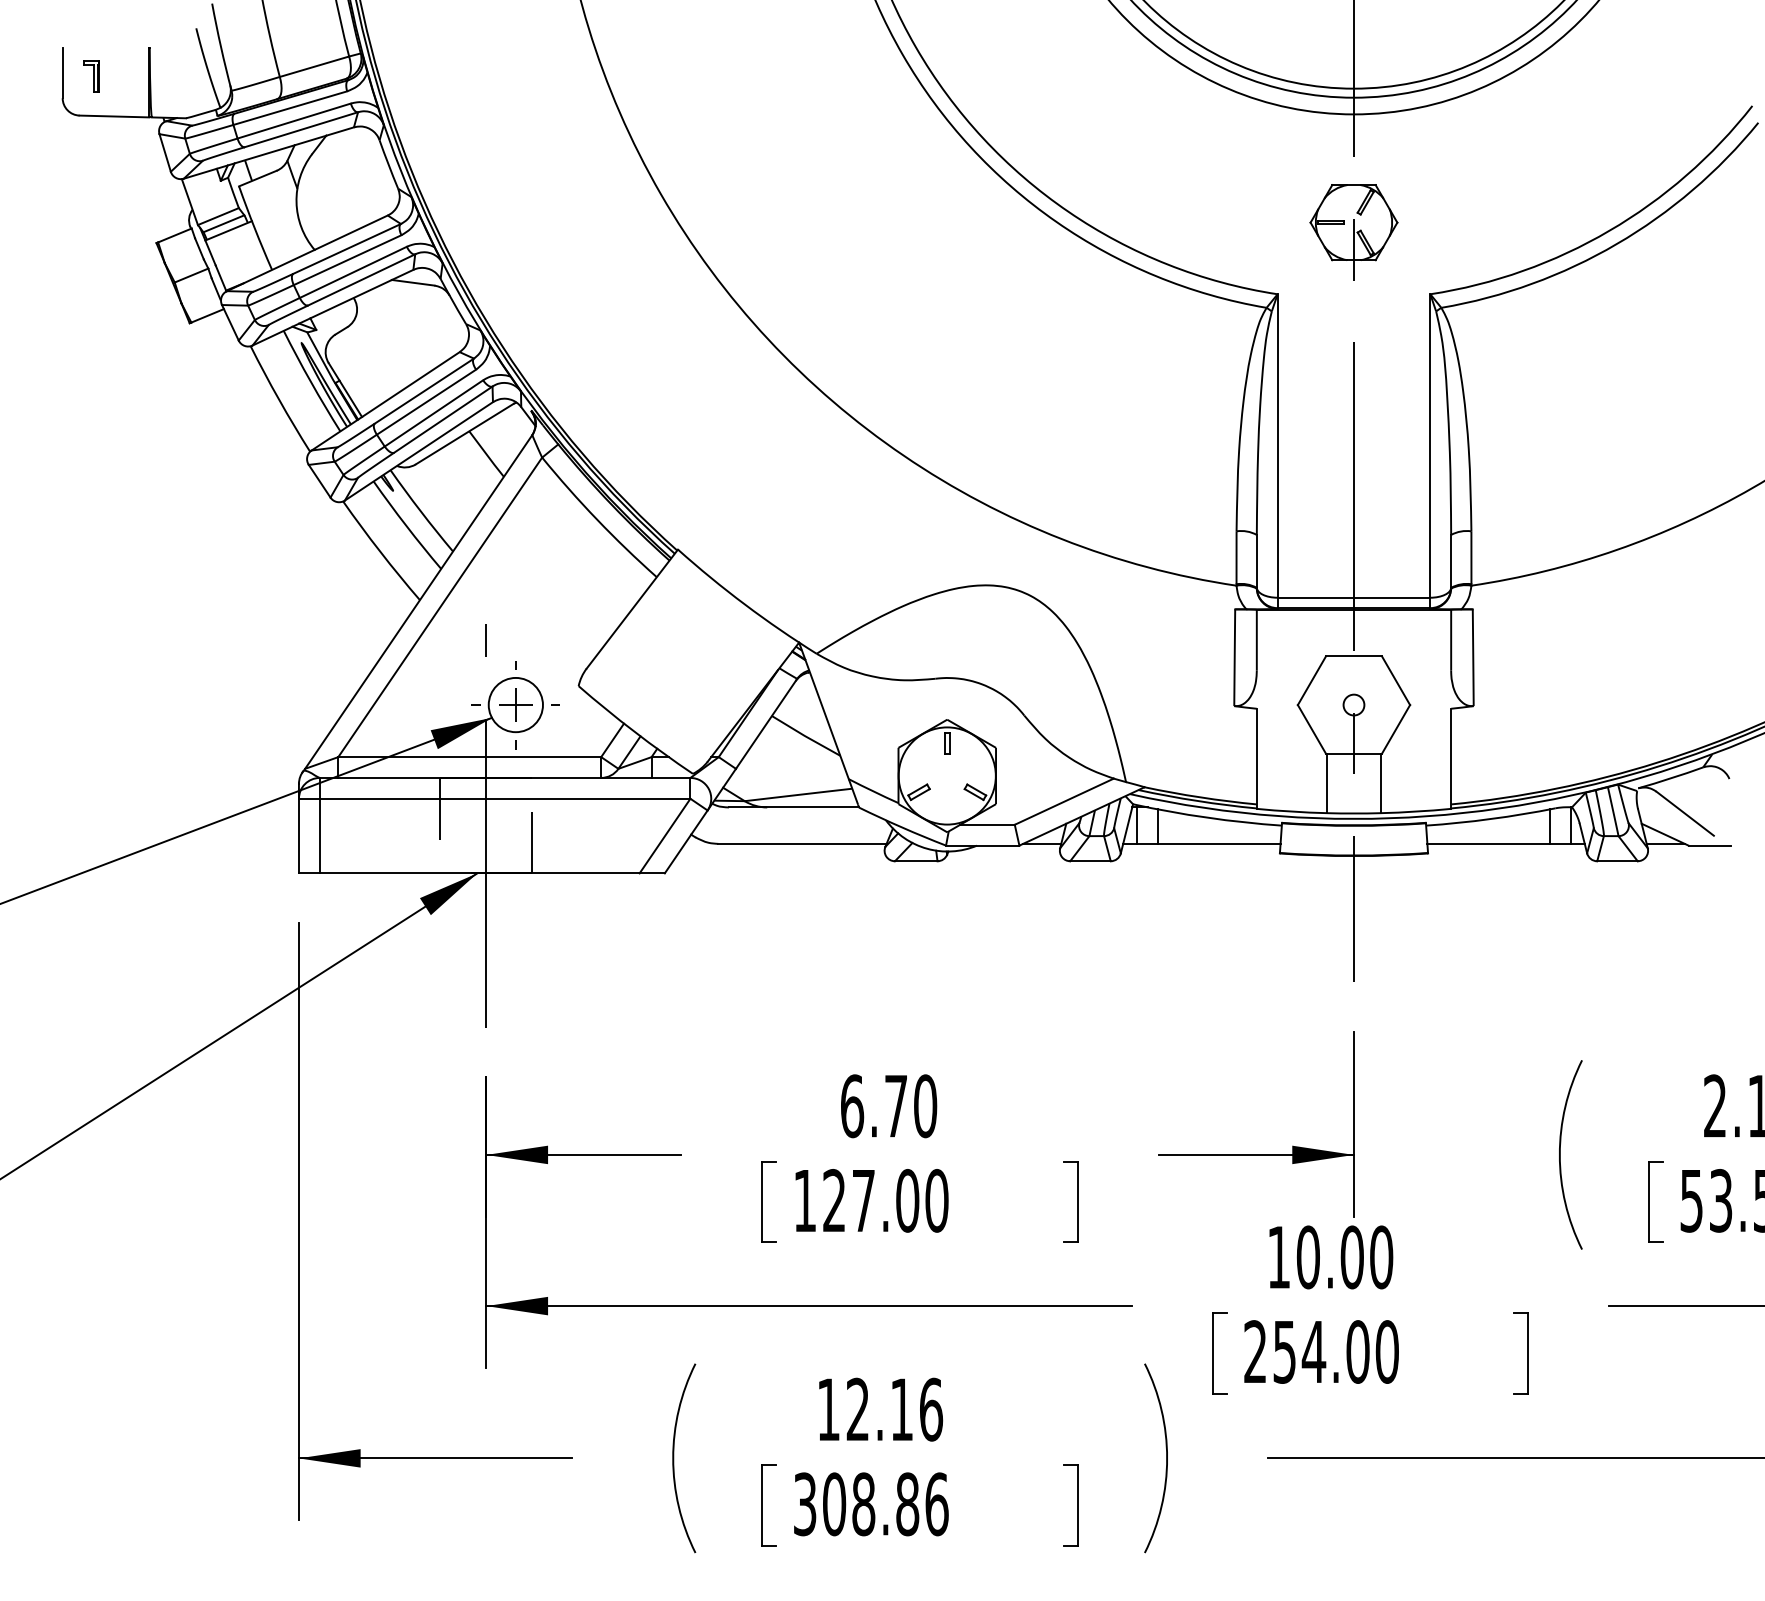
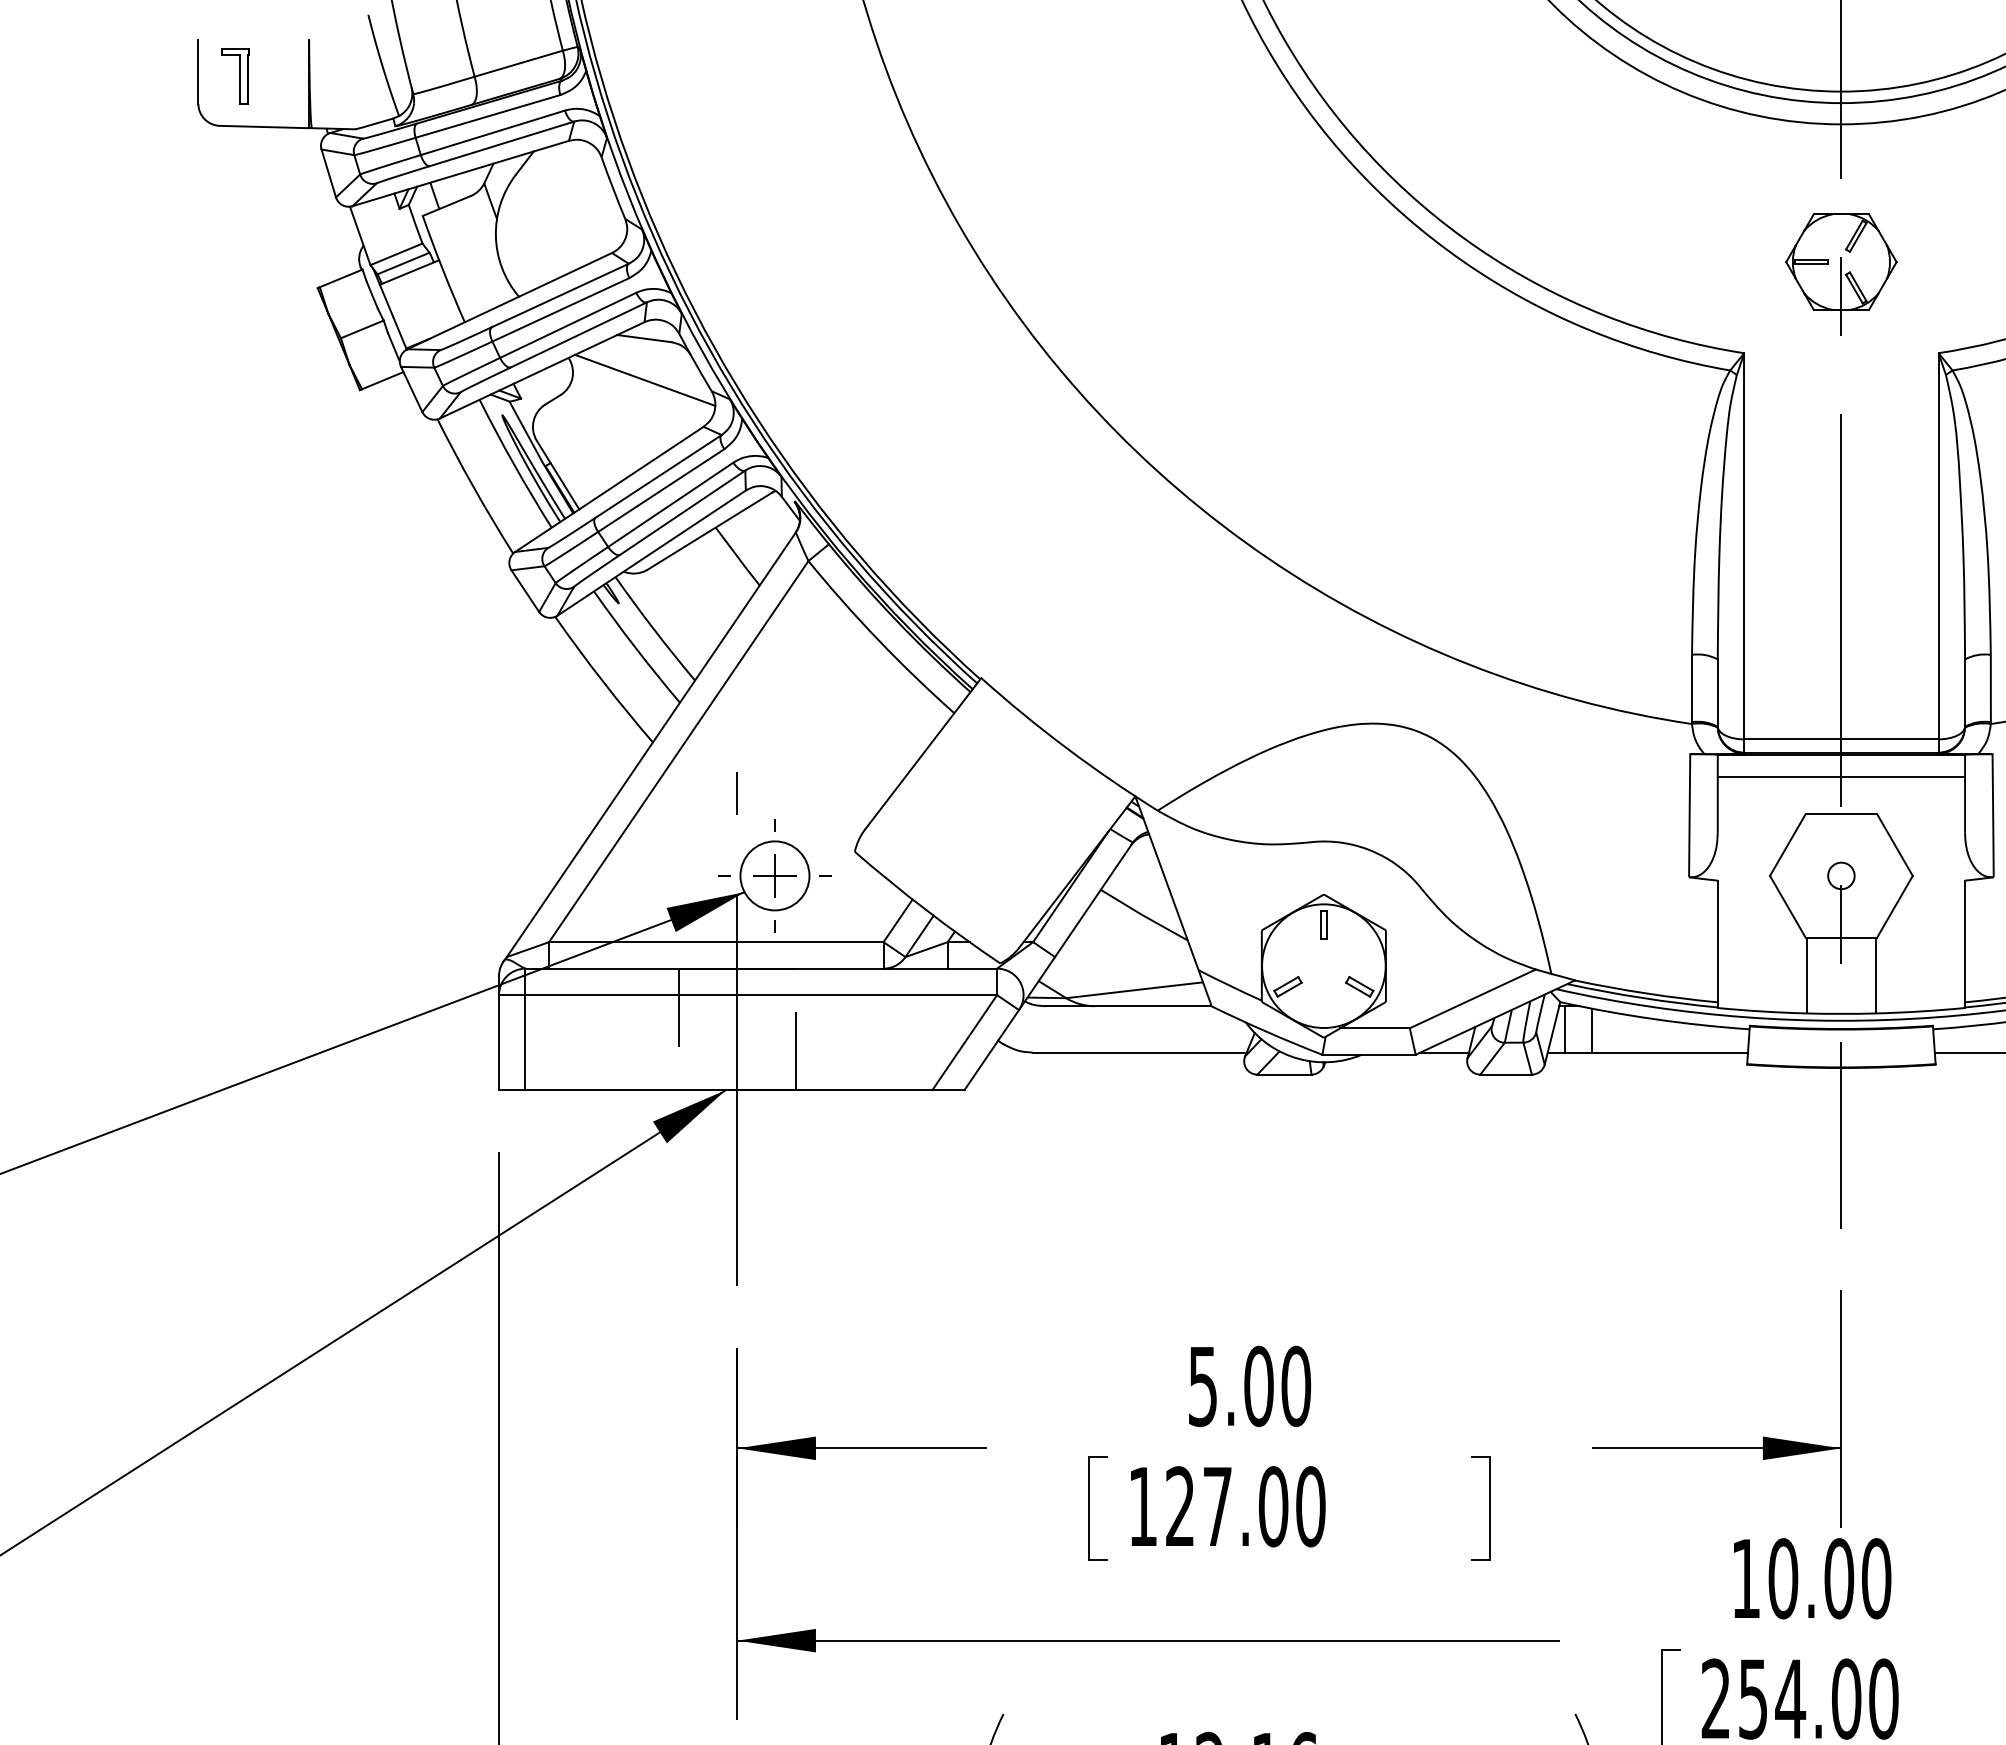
part: (91, 76) -> (235, 76), size x1.43
line: (413, 315) -> (644, 380), added
line: (1353, 627) -> (1840, 777), added
text: (874, 1106) -> (1231, 1386), 6.70 -> 5.00

